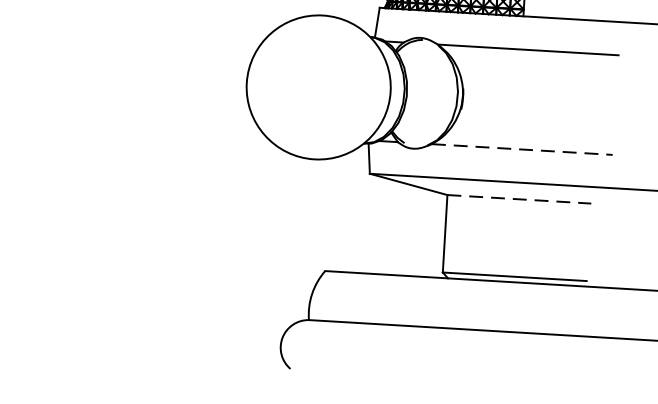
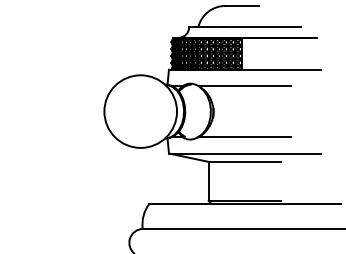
line: (521, 148) -> (244, 136), dashed -> solid
line: (520, 198) -> (245, 161), dashed -> solid

